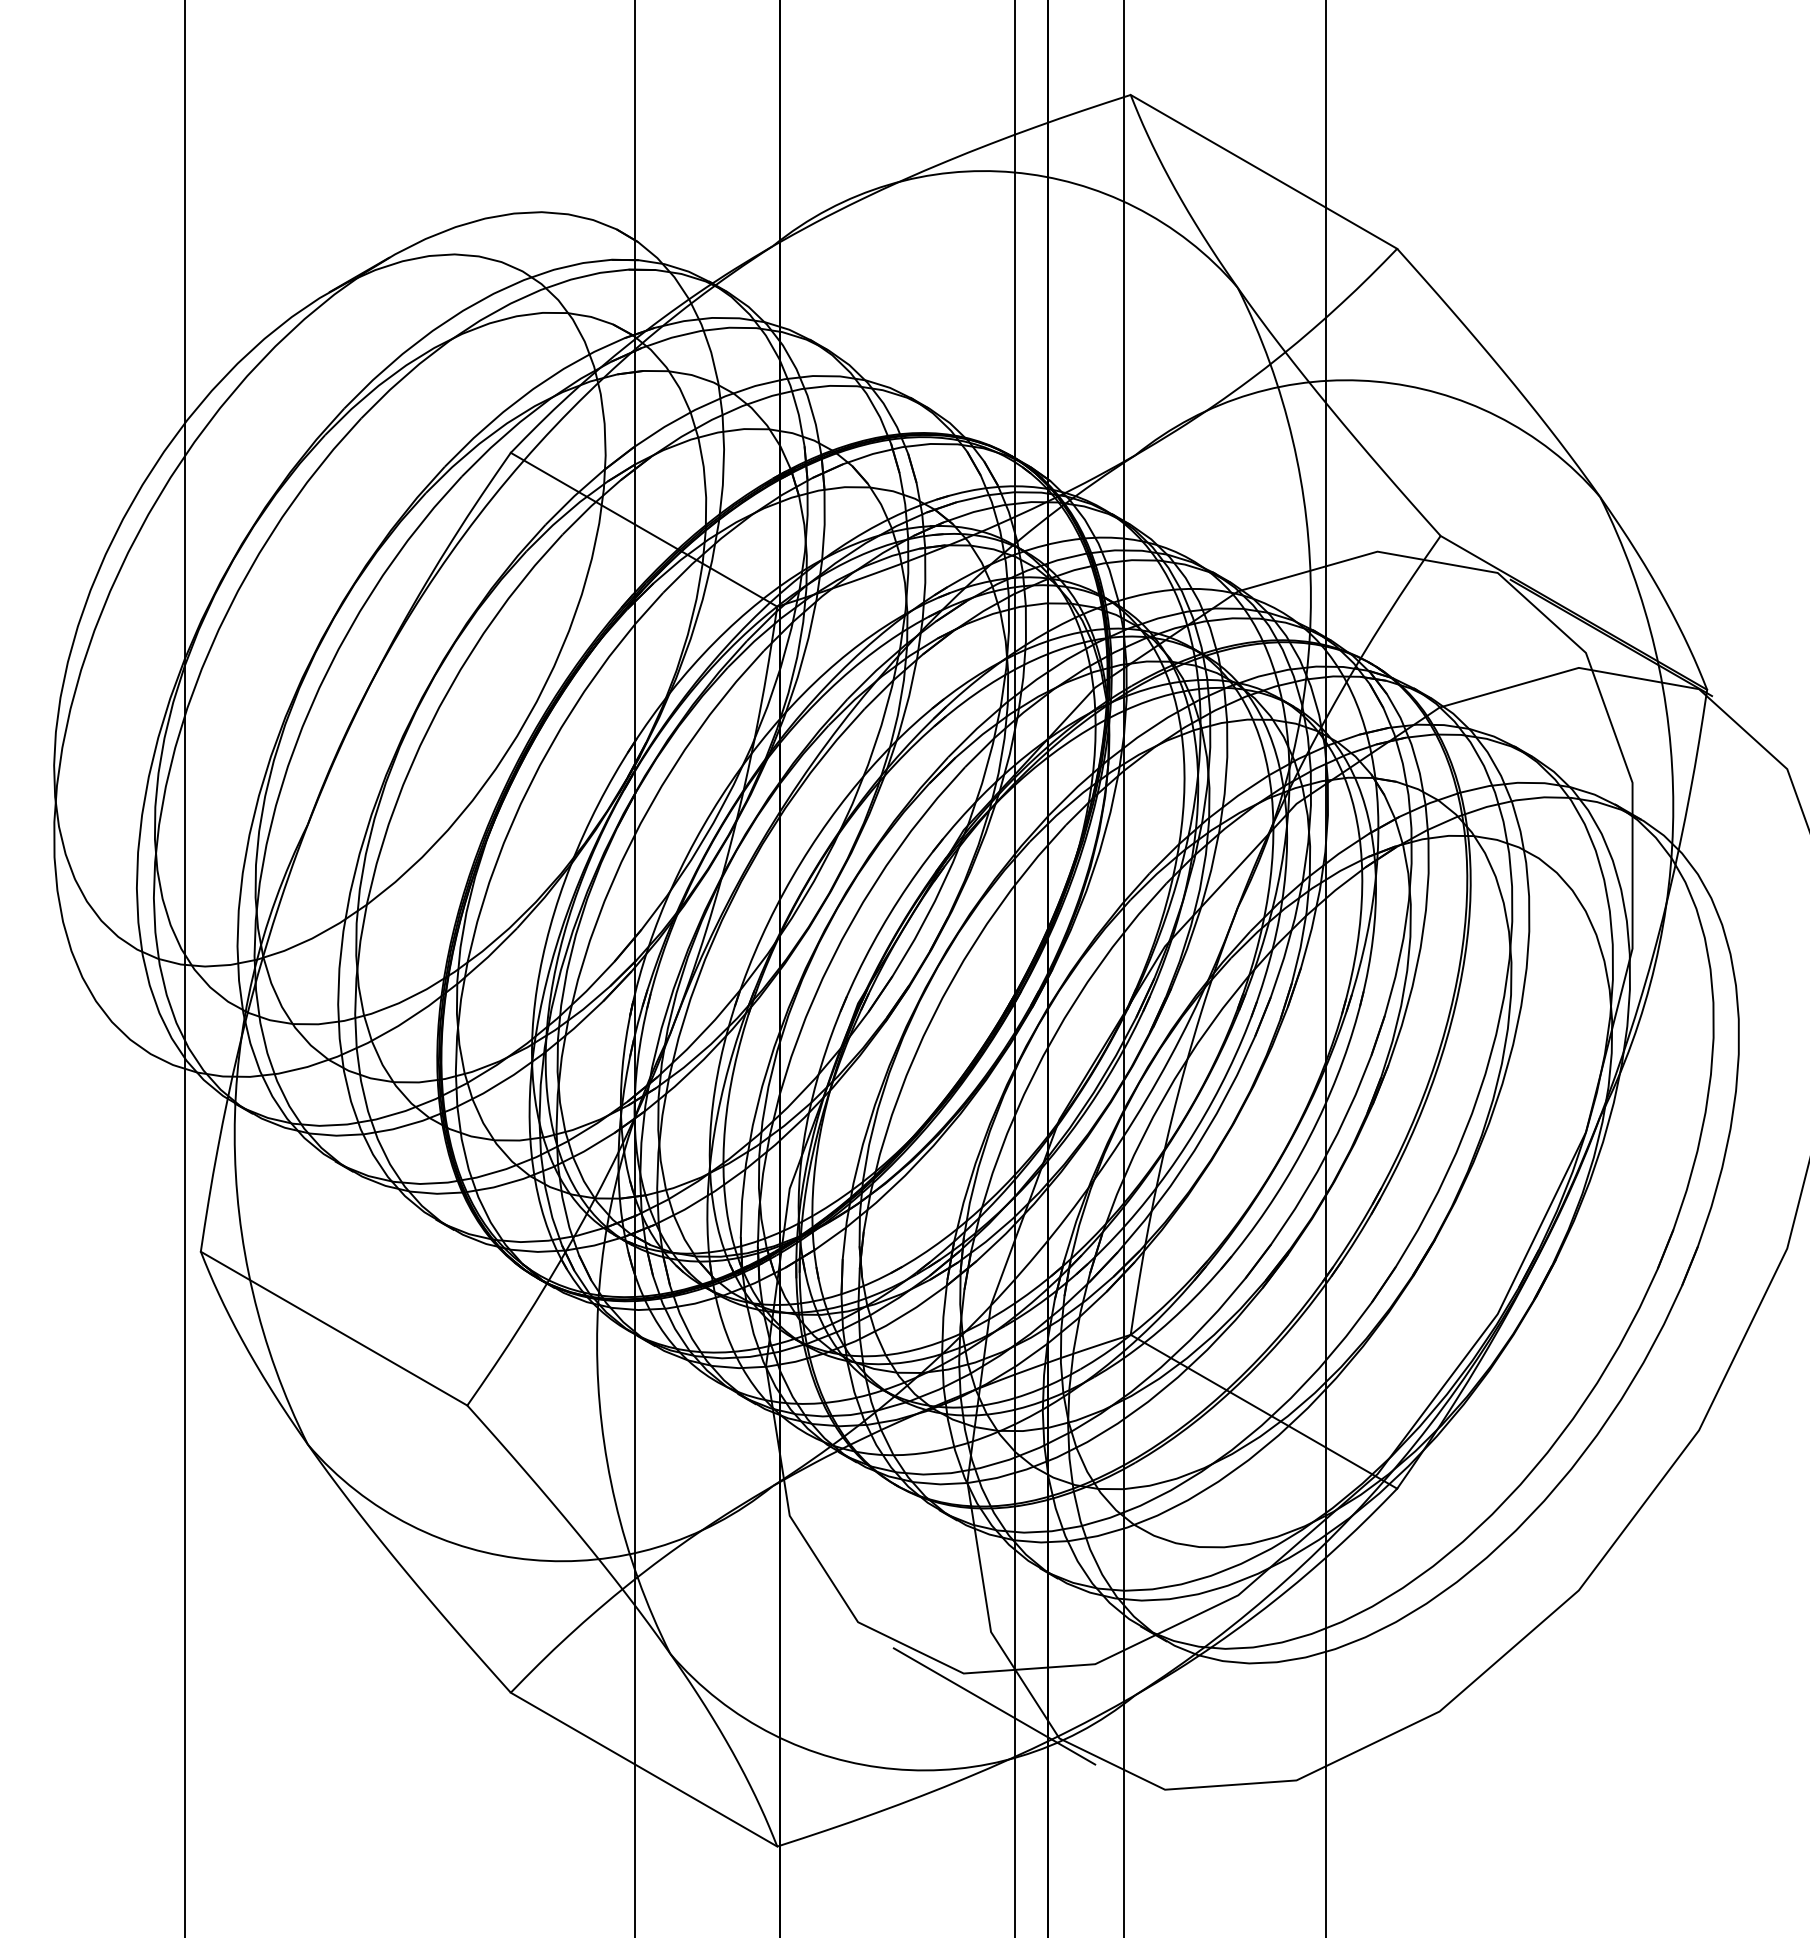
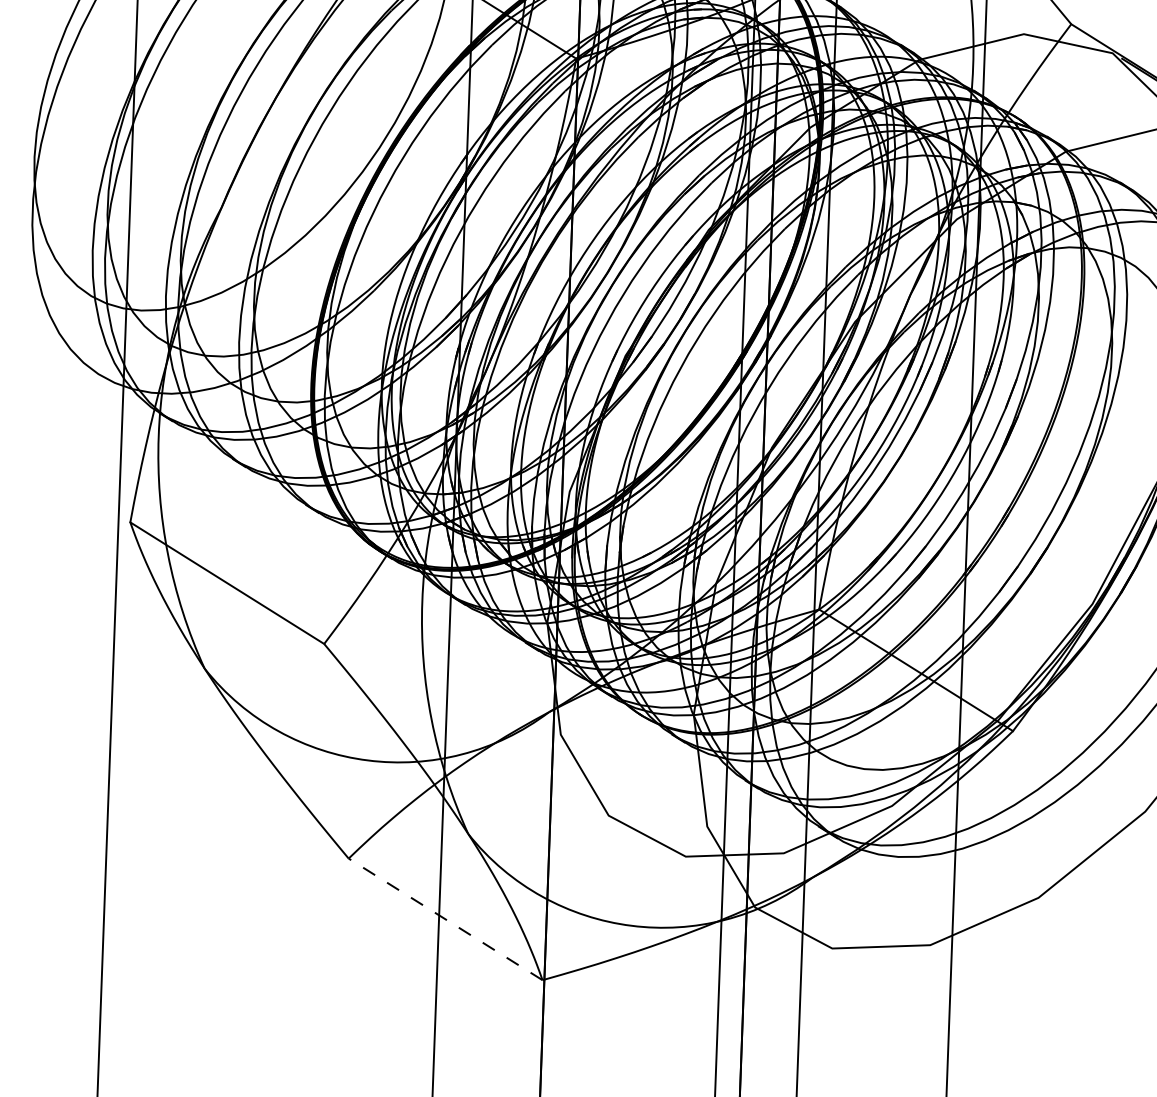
line: (994, 1706) -> (707, 882), removed
line: (644, 1769) -> (445, 919), solid -> dashed

